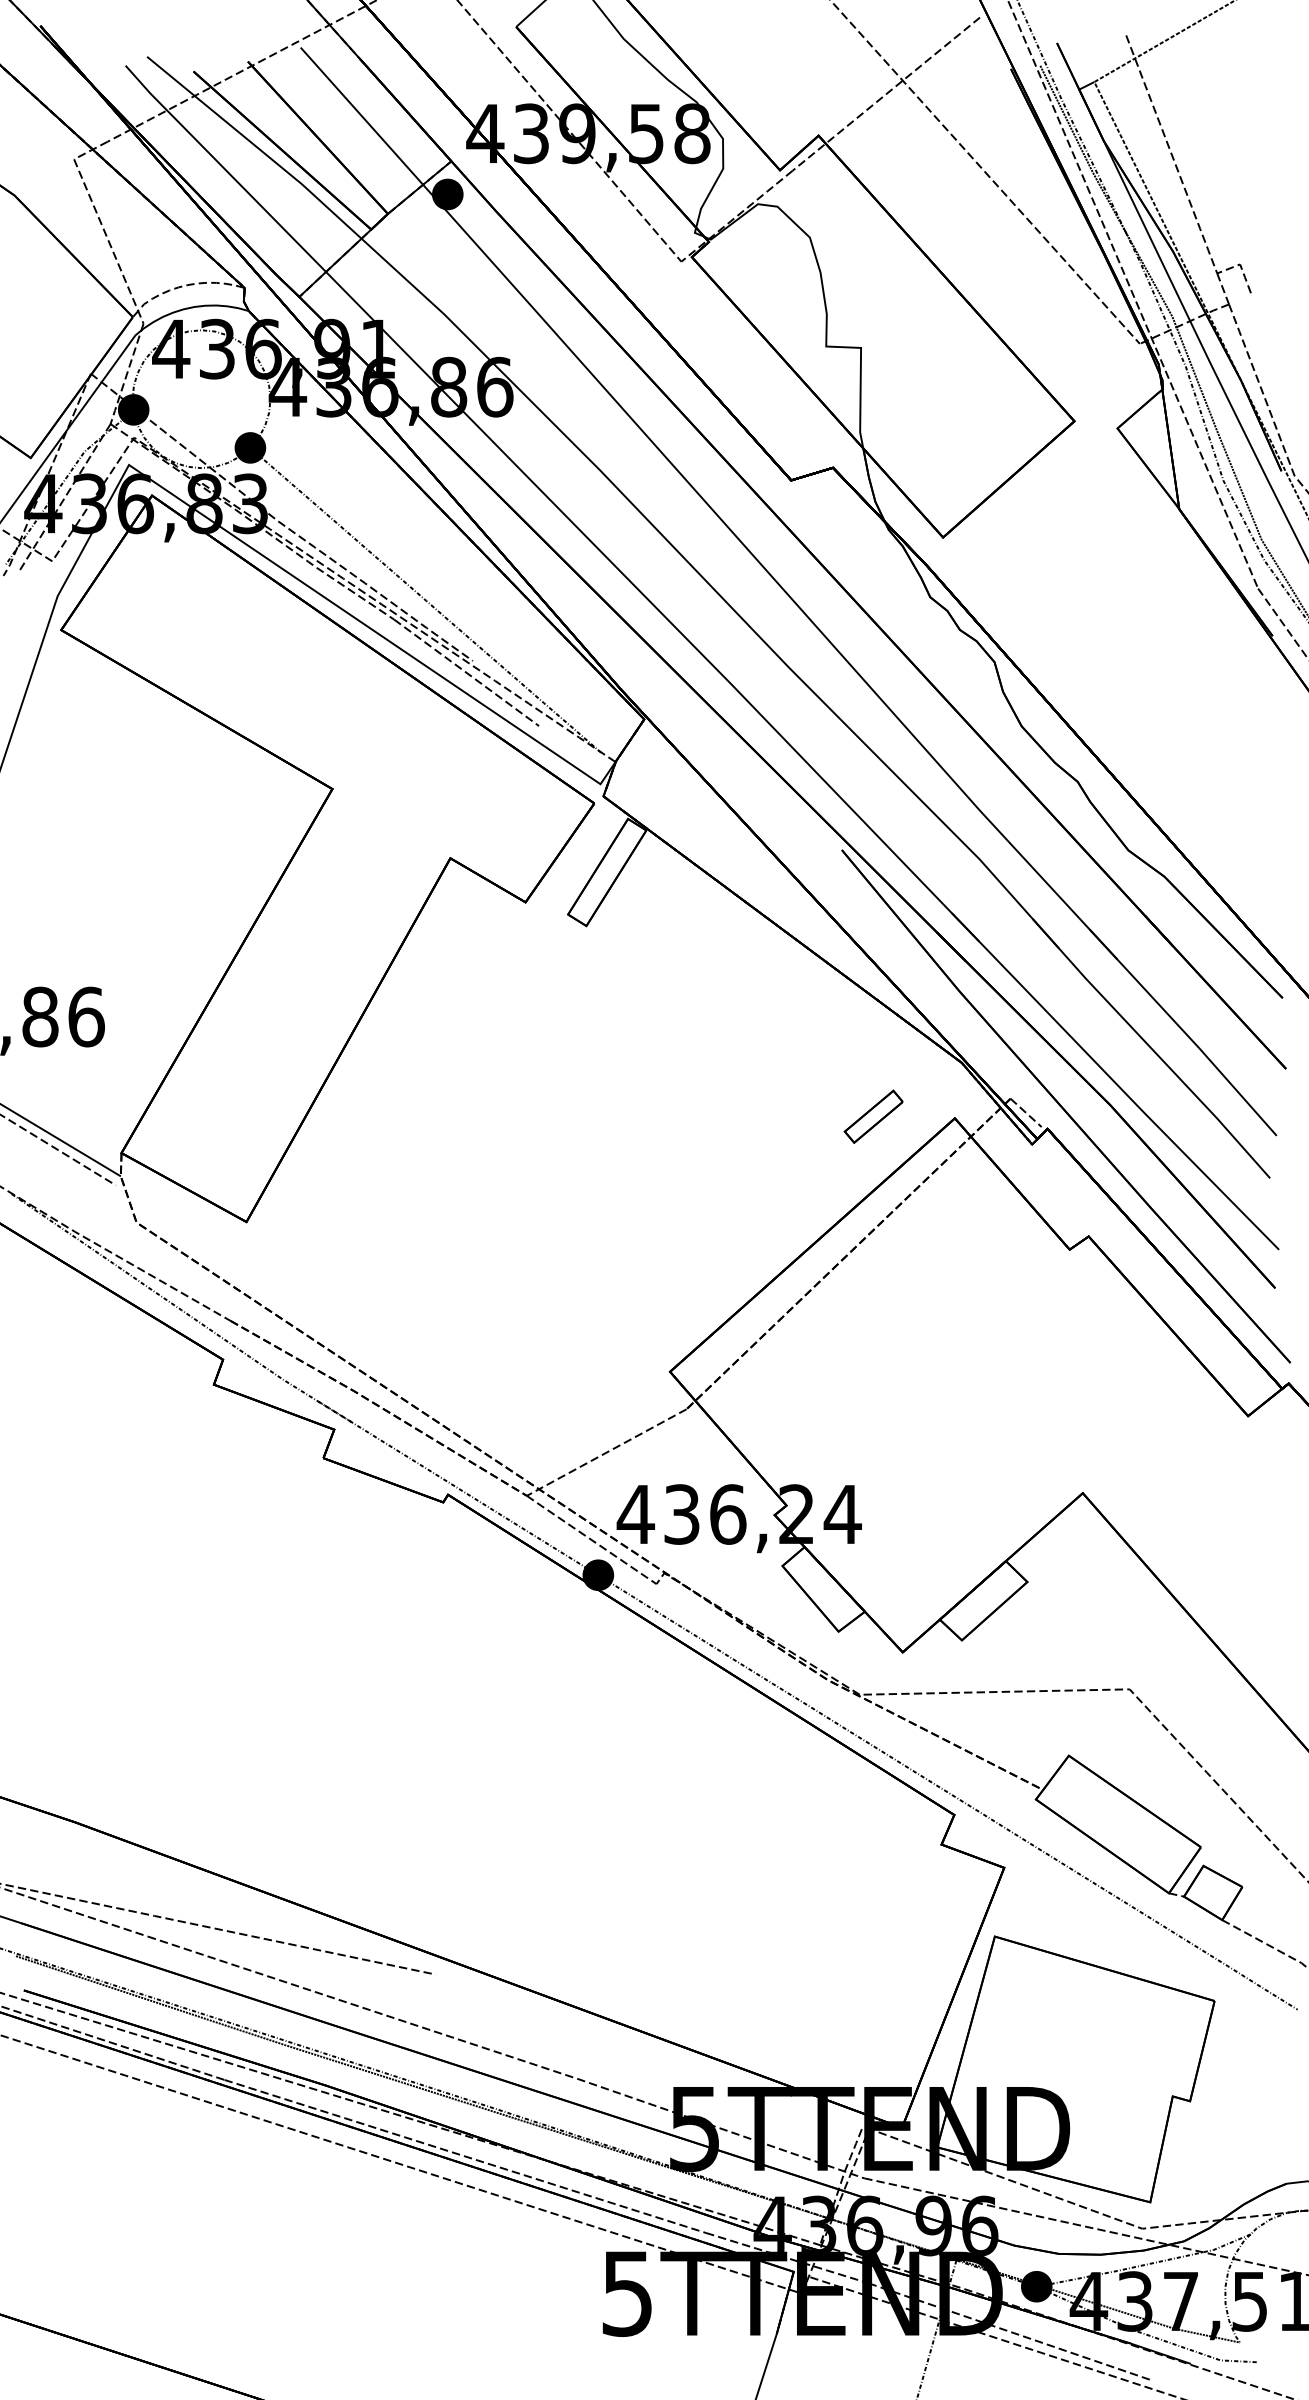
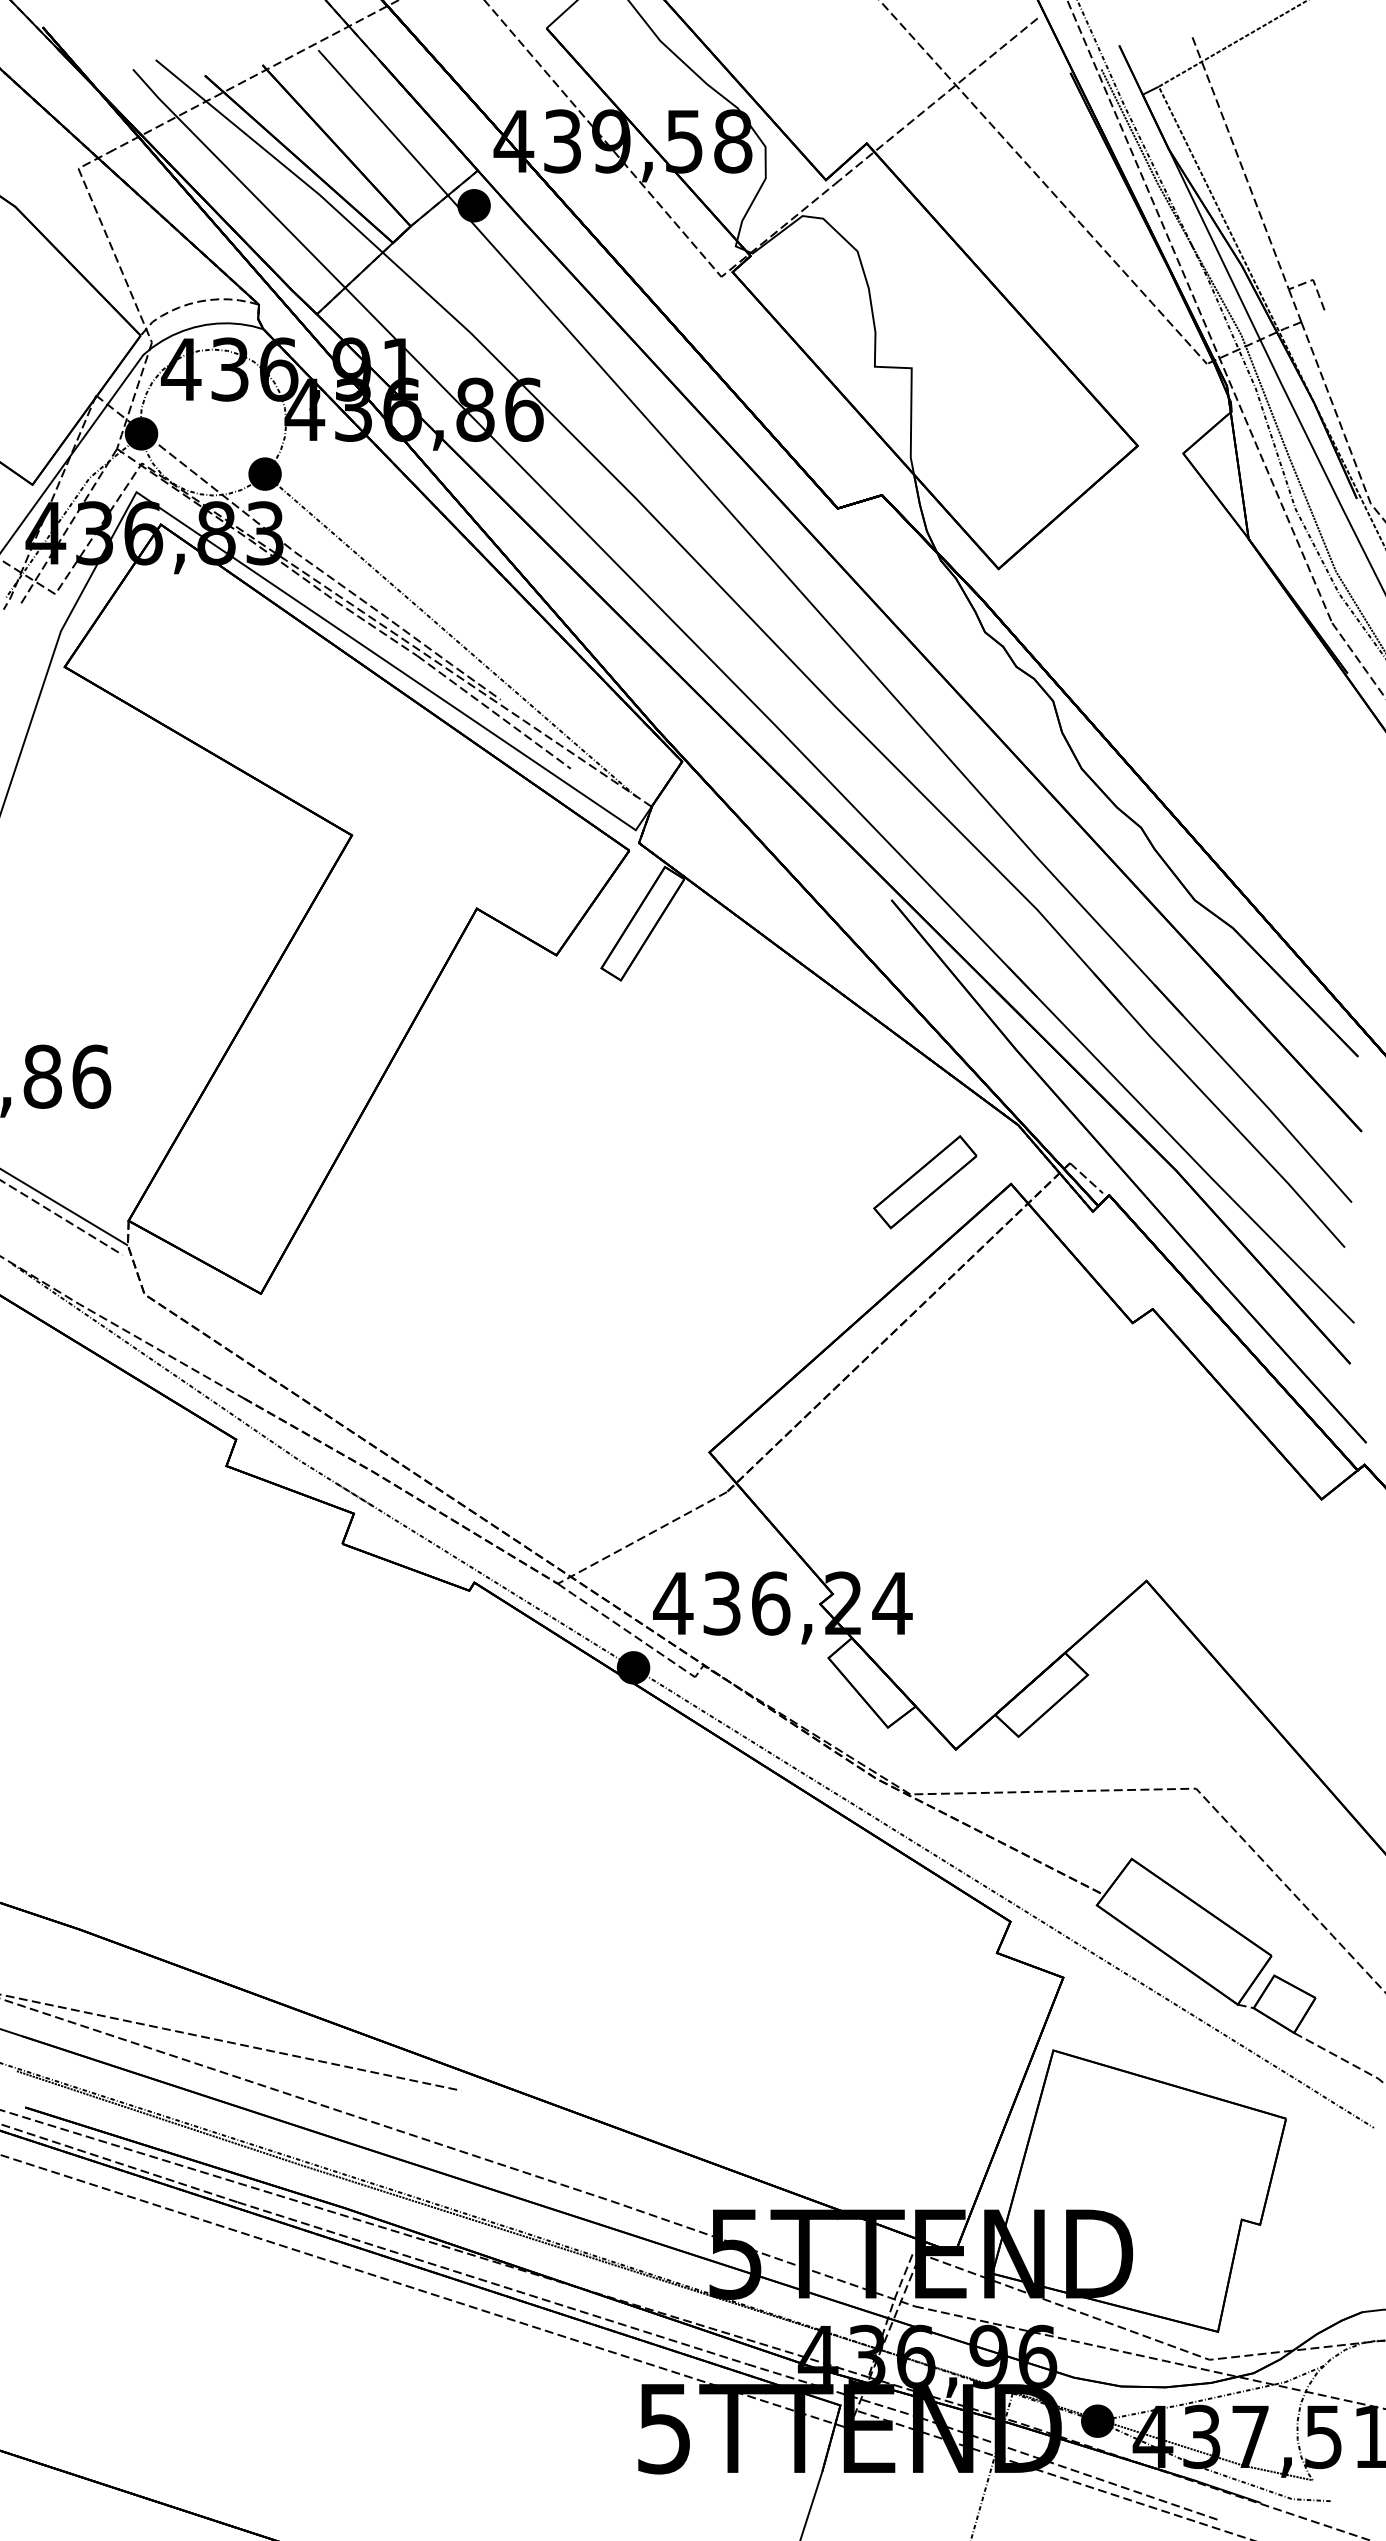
part: (873, 1116) -> (924, 1182), size x1.67

